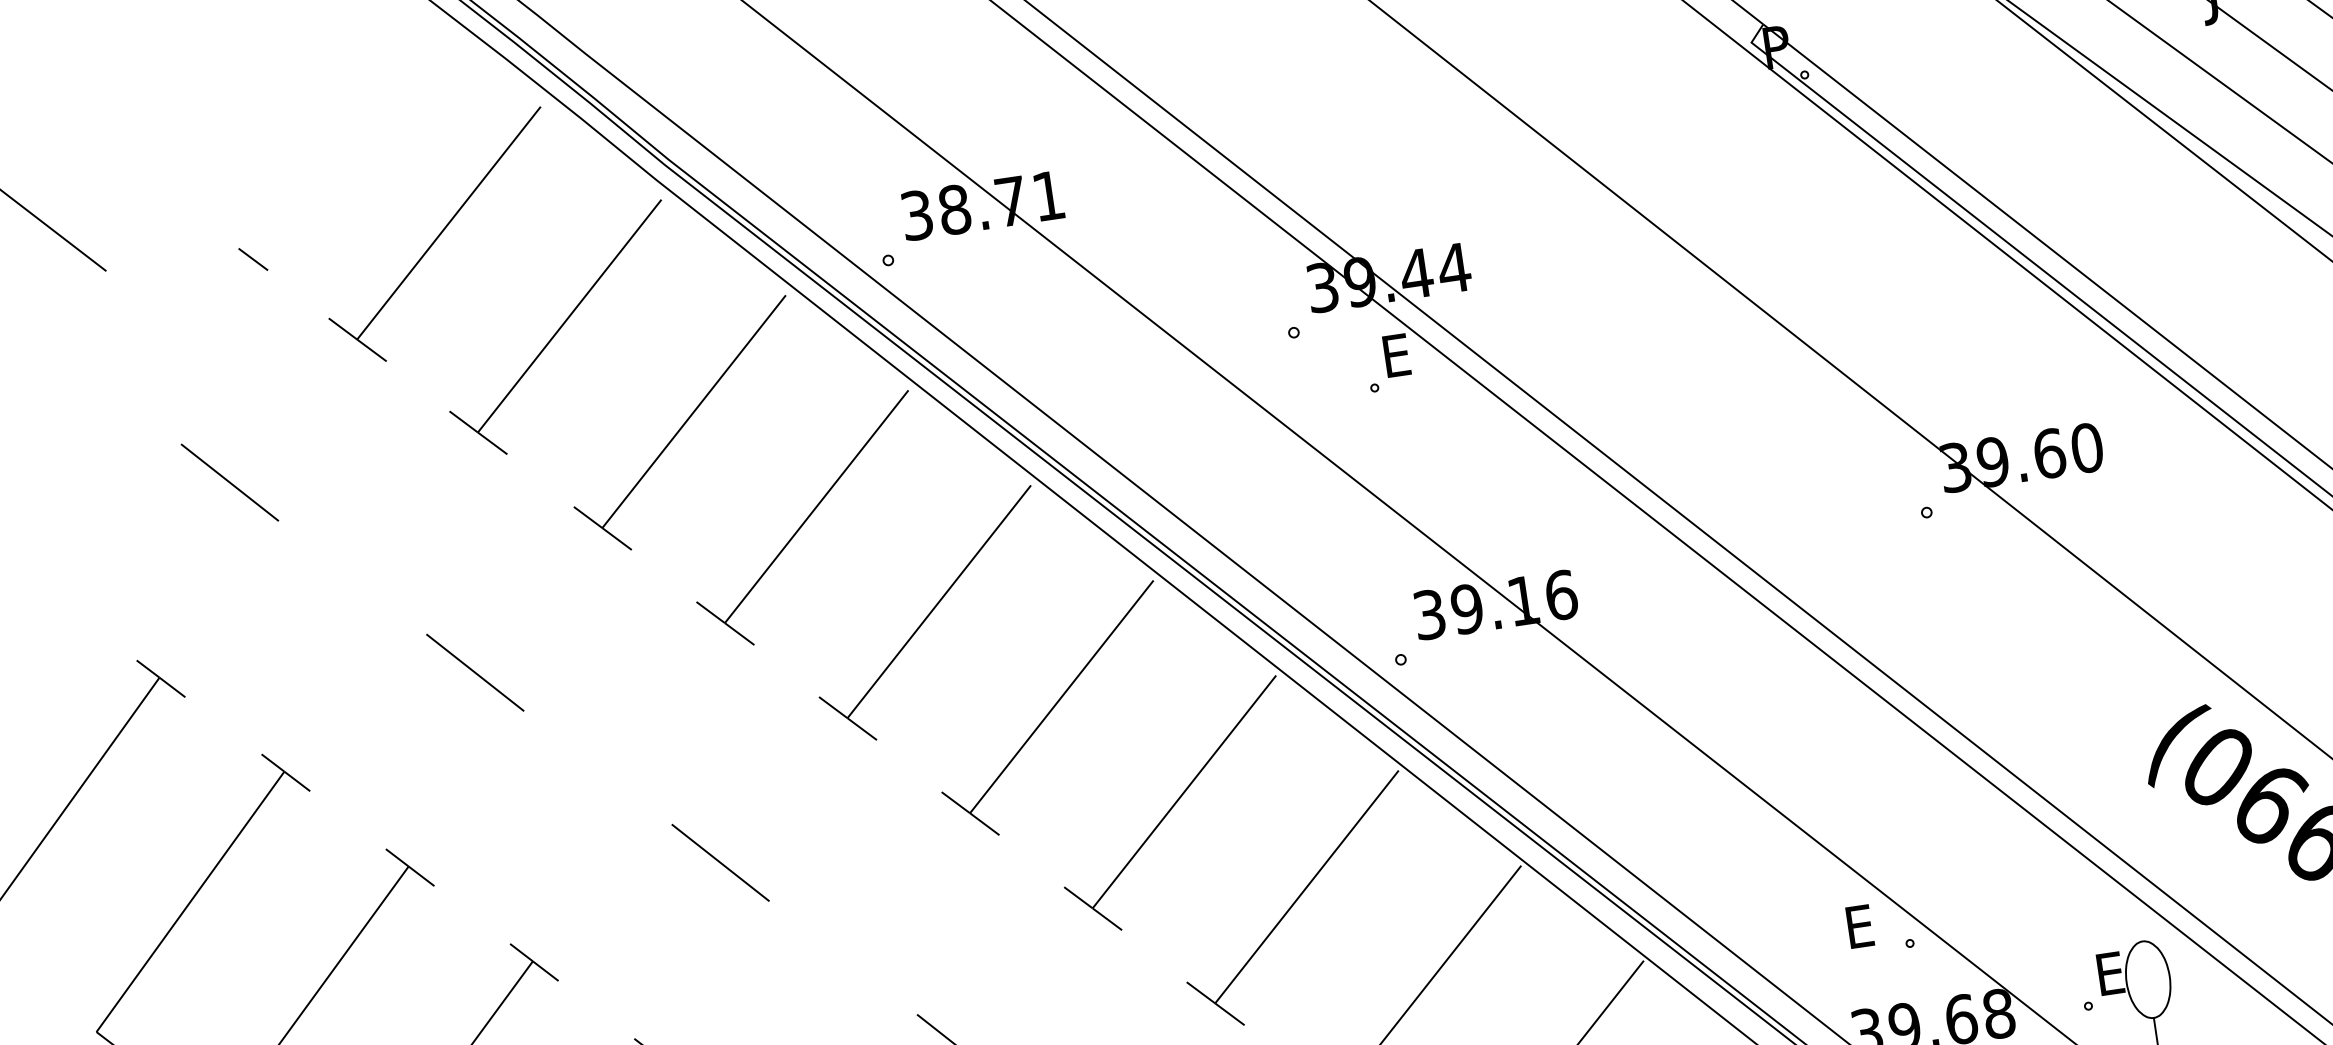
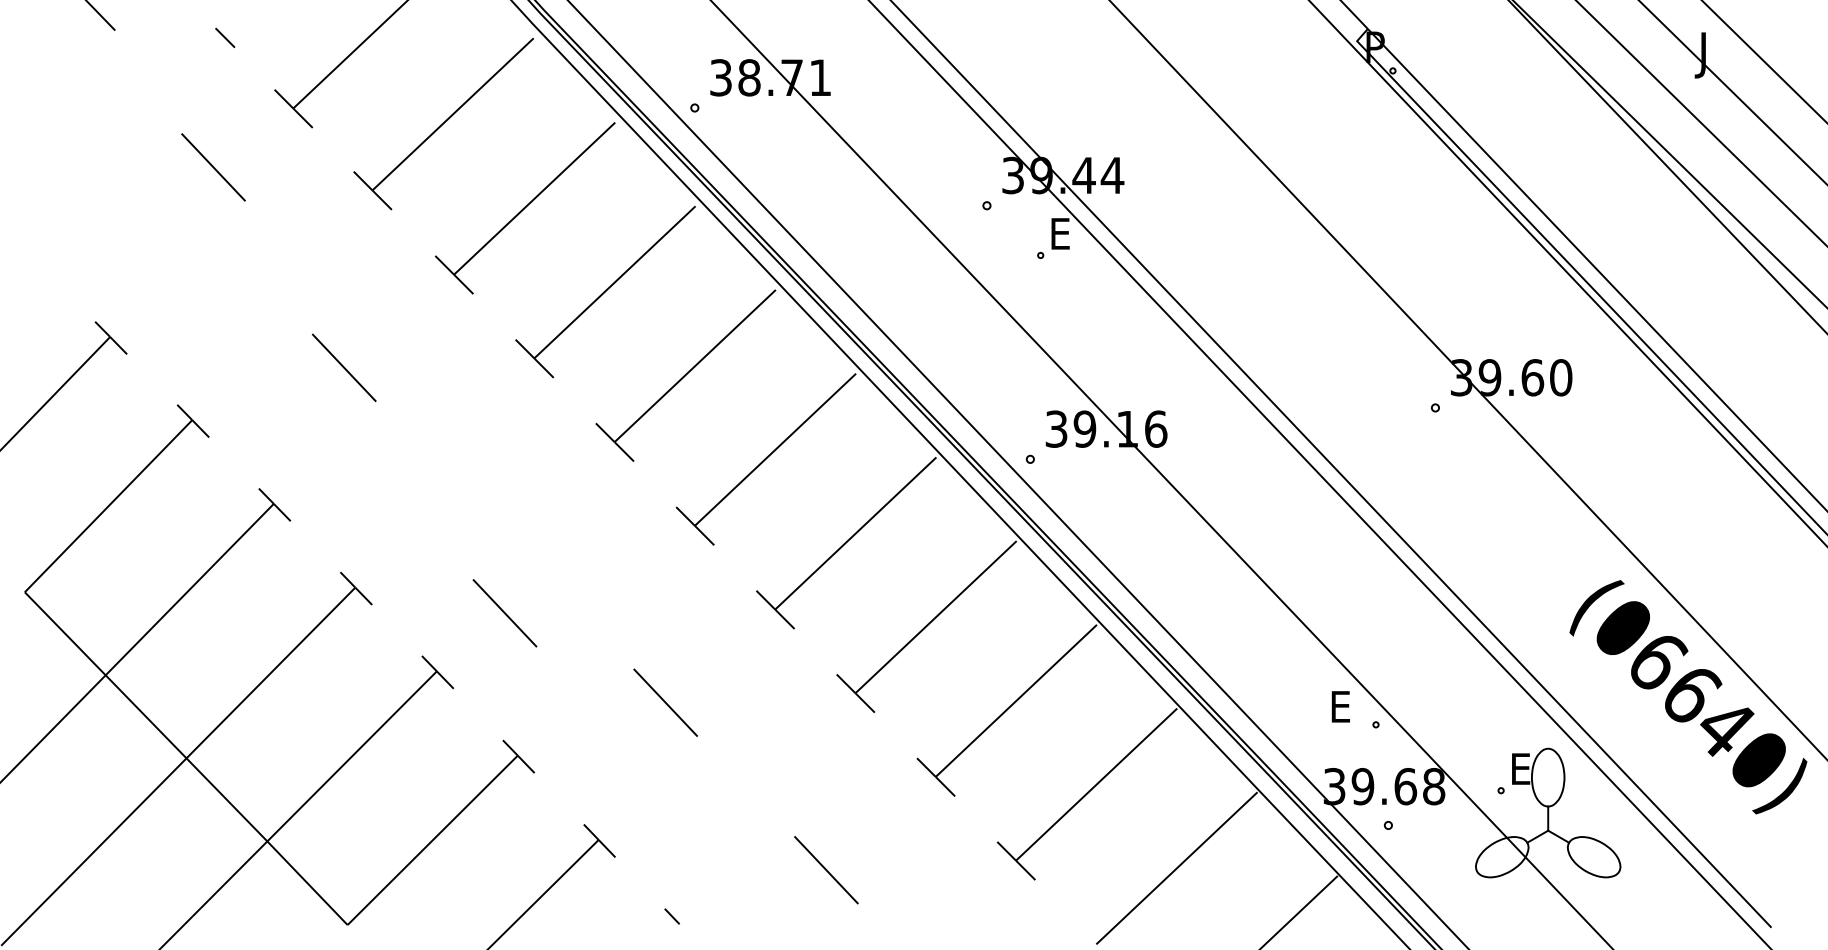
line: (229, 482) -> (213, 167), moved
line: (720, 863) -> (504, 613), moved

